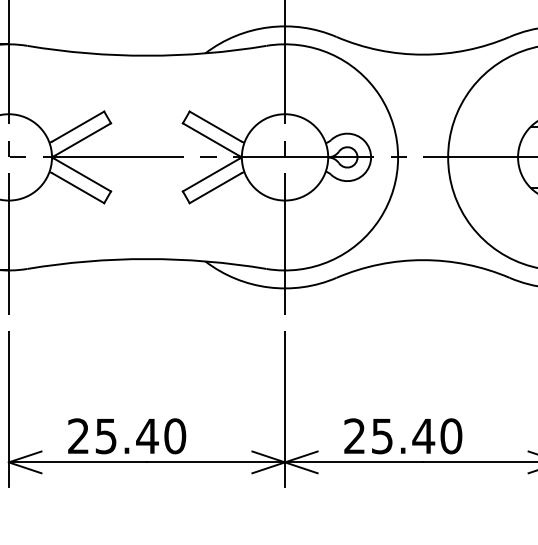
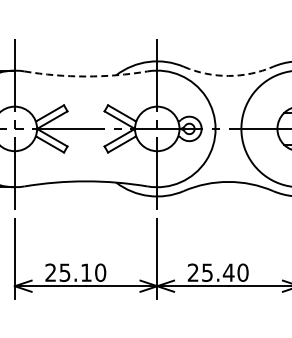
arc: (423, 53) -> (228, 75), solid -> dashed
arc: (147, 55) -> (86, 76), solid -> dashed
text: (147, 435) -> (86, 272), 25.40 -> 25.10

